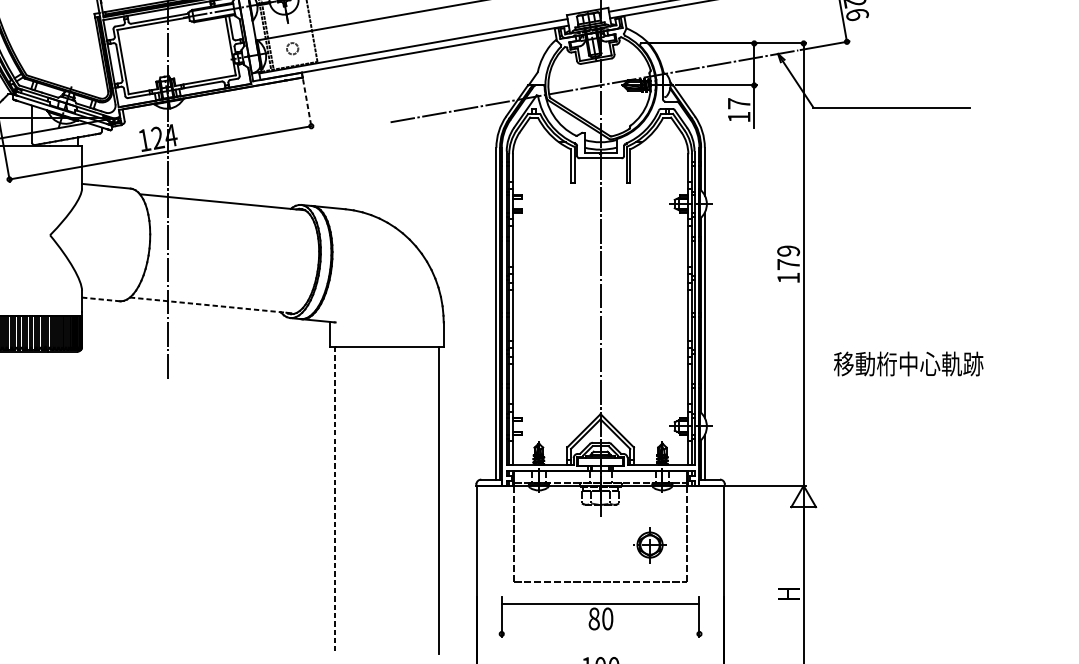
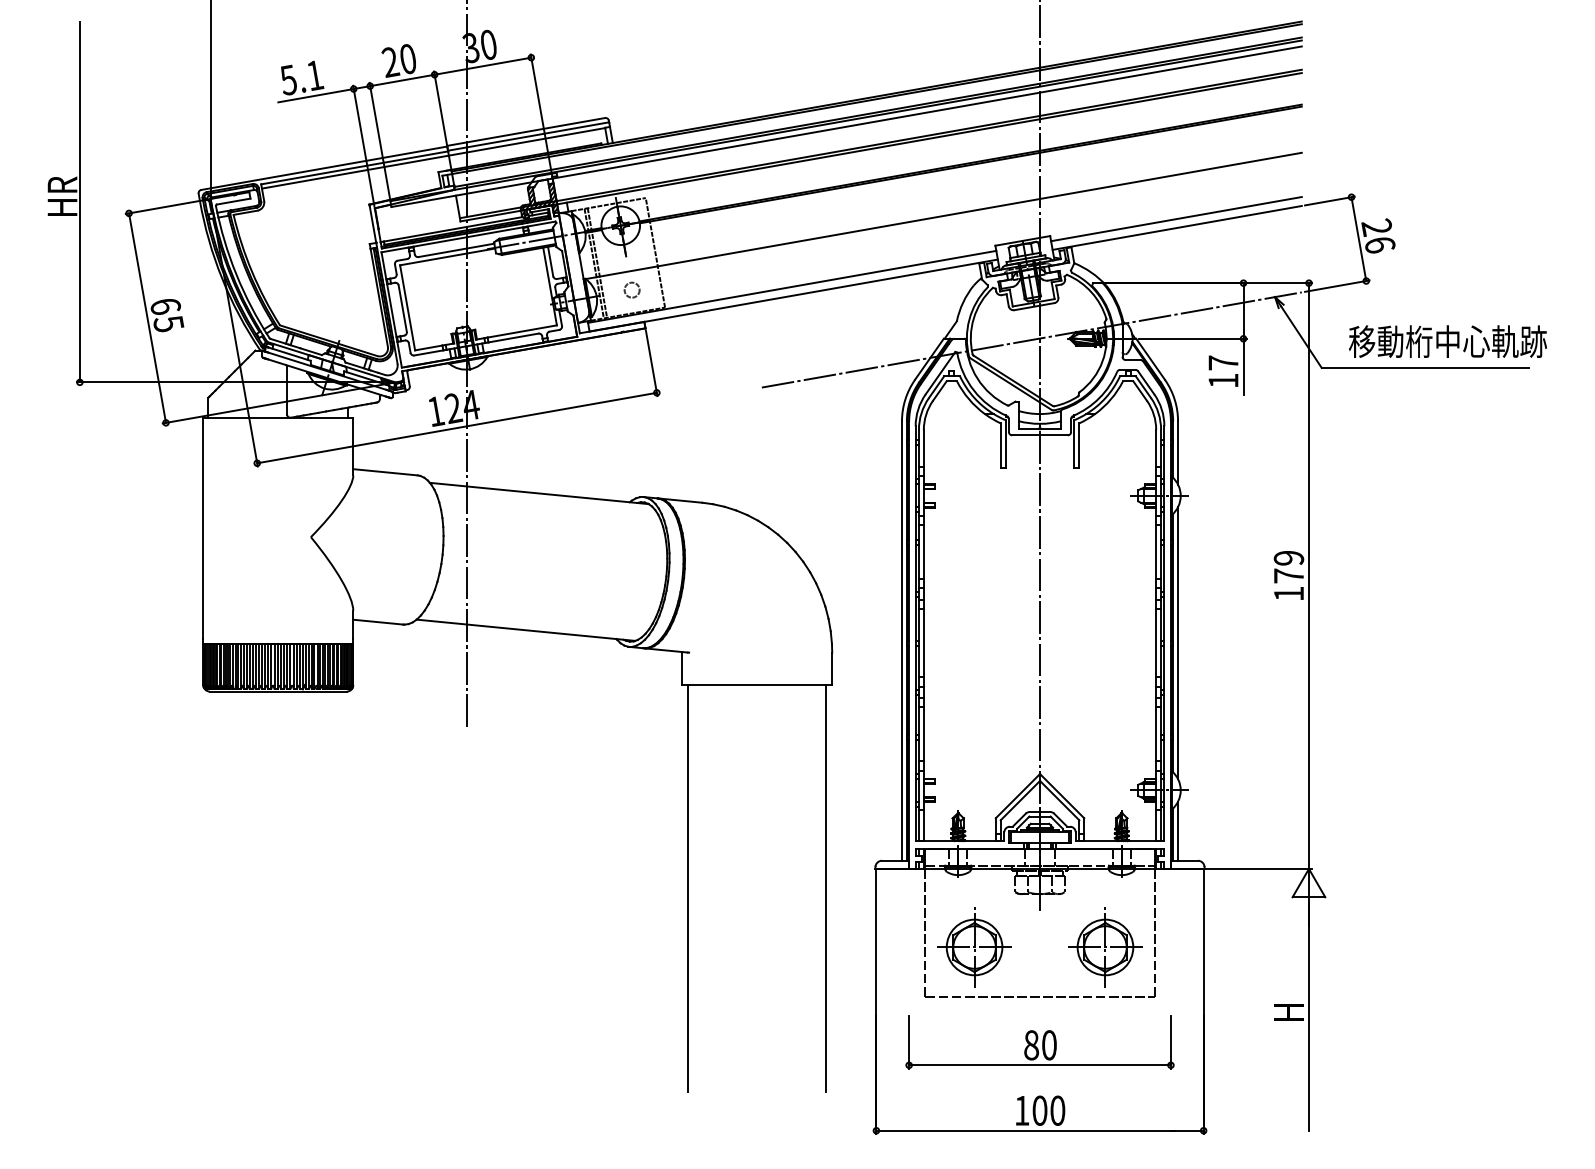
line: (307, 104) -> (651, 363), dashed -> solid
line: (101, 299) -> (378, 622), dashed -> solid
line: (212, 305) -> (525, 630), dashed -> solid
text: (908, 363) -> (1447, 341), moved
line: (335, 501) -> (688, 889), dashed -> solid
part: (551, 545) -> (974, 947), added
part: (650, 545) -> (1105, 947), size x1.67
line: (600, 603) -> (1039, 1065), moved

